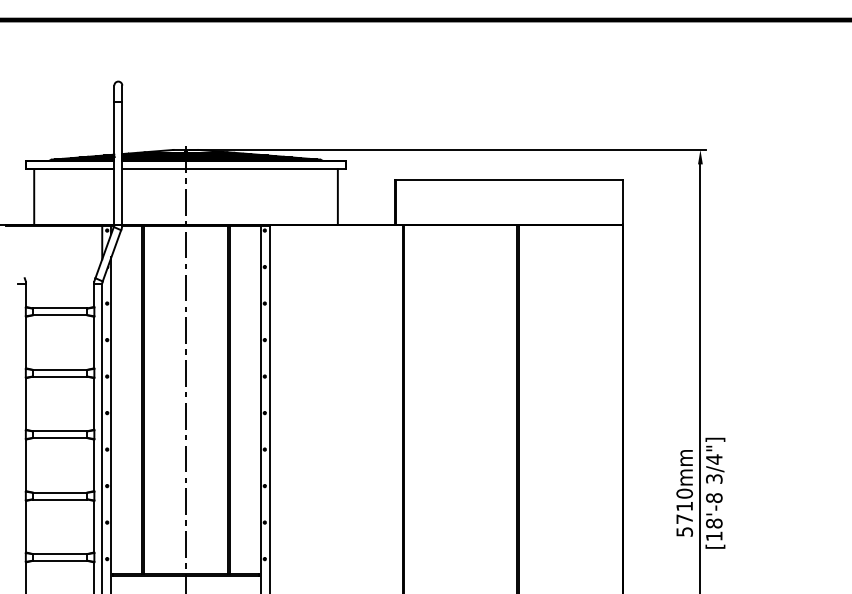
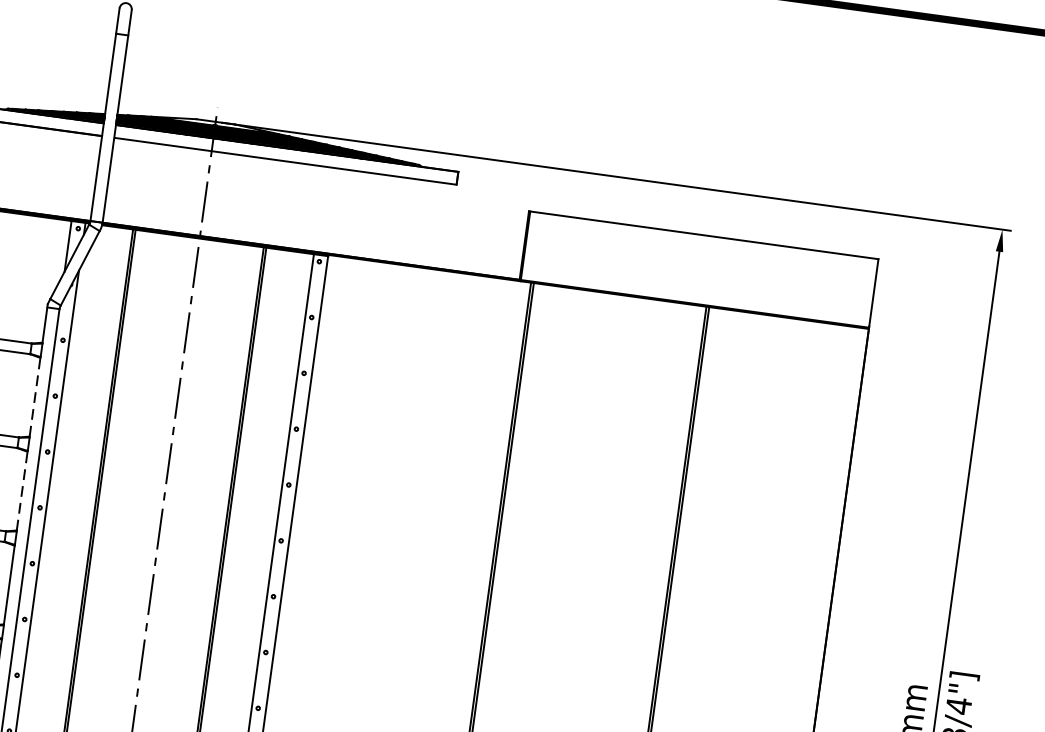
line: (337, 196) -> (437, 224), removed
line: (94, 342) -> (35, 397), solid -> dashed
line: (94, 403) -> (22, 490), solid -> dashed

